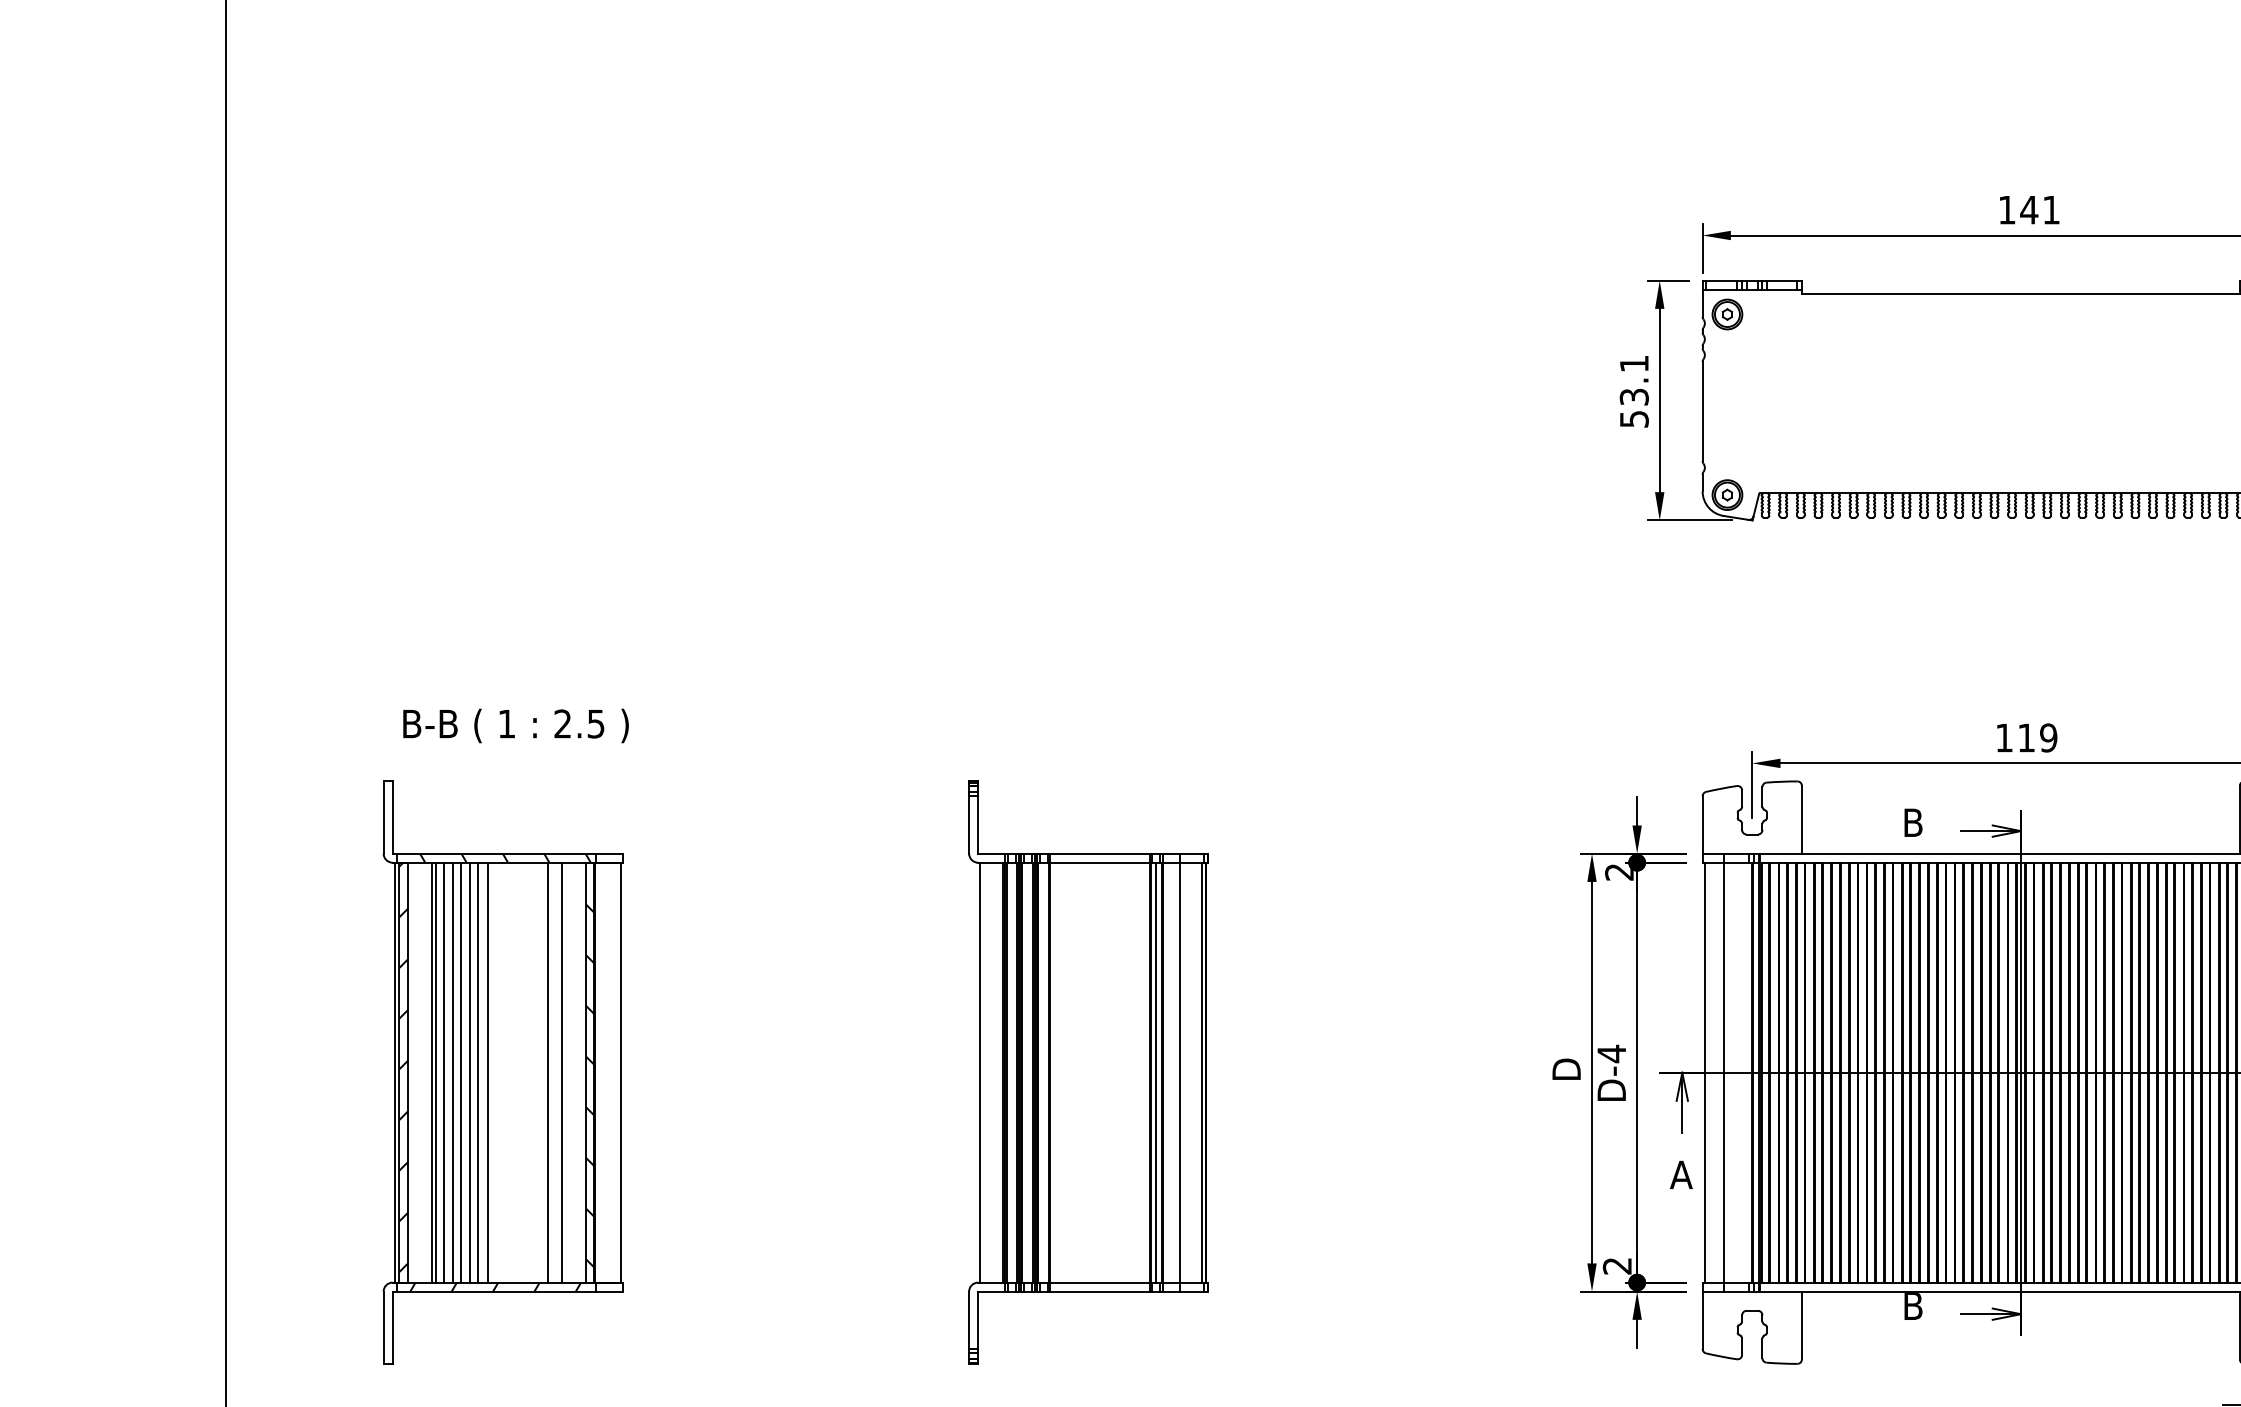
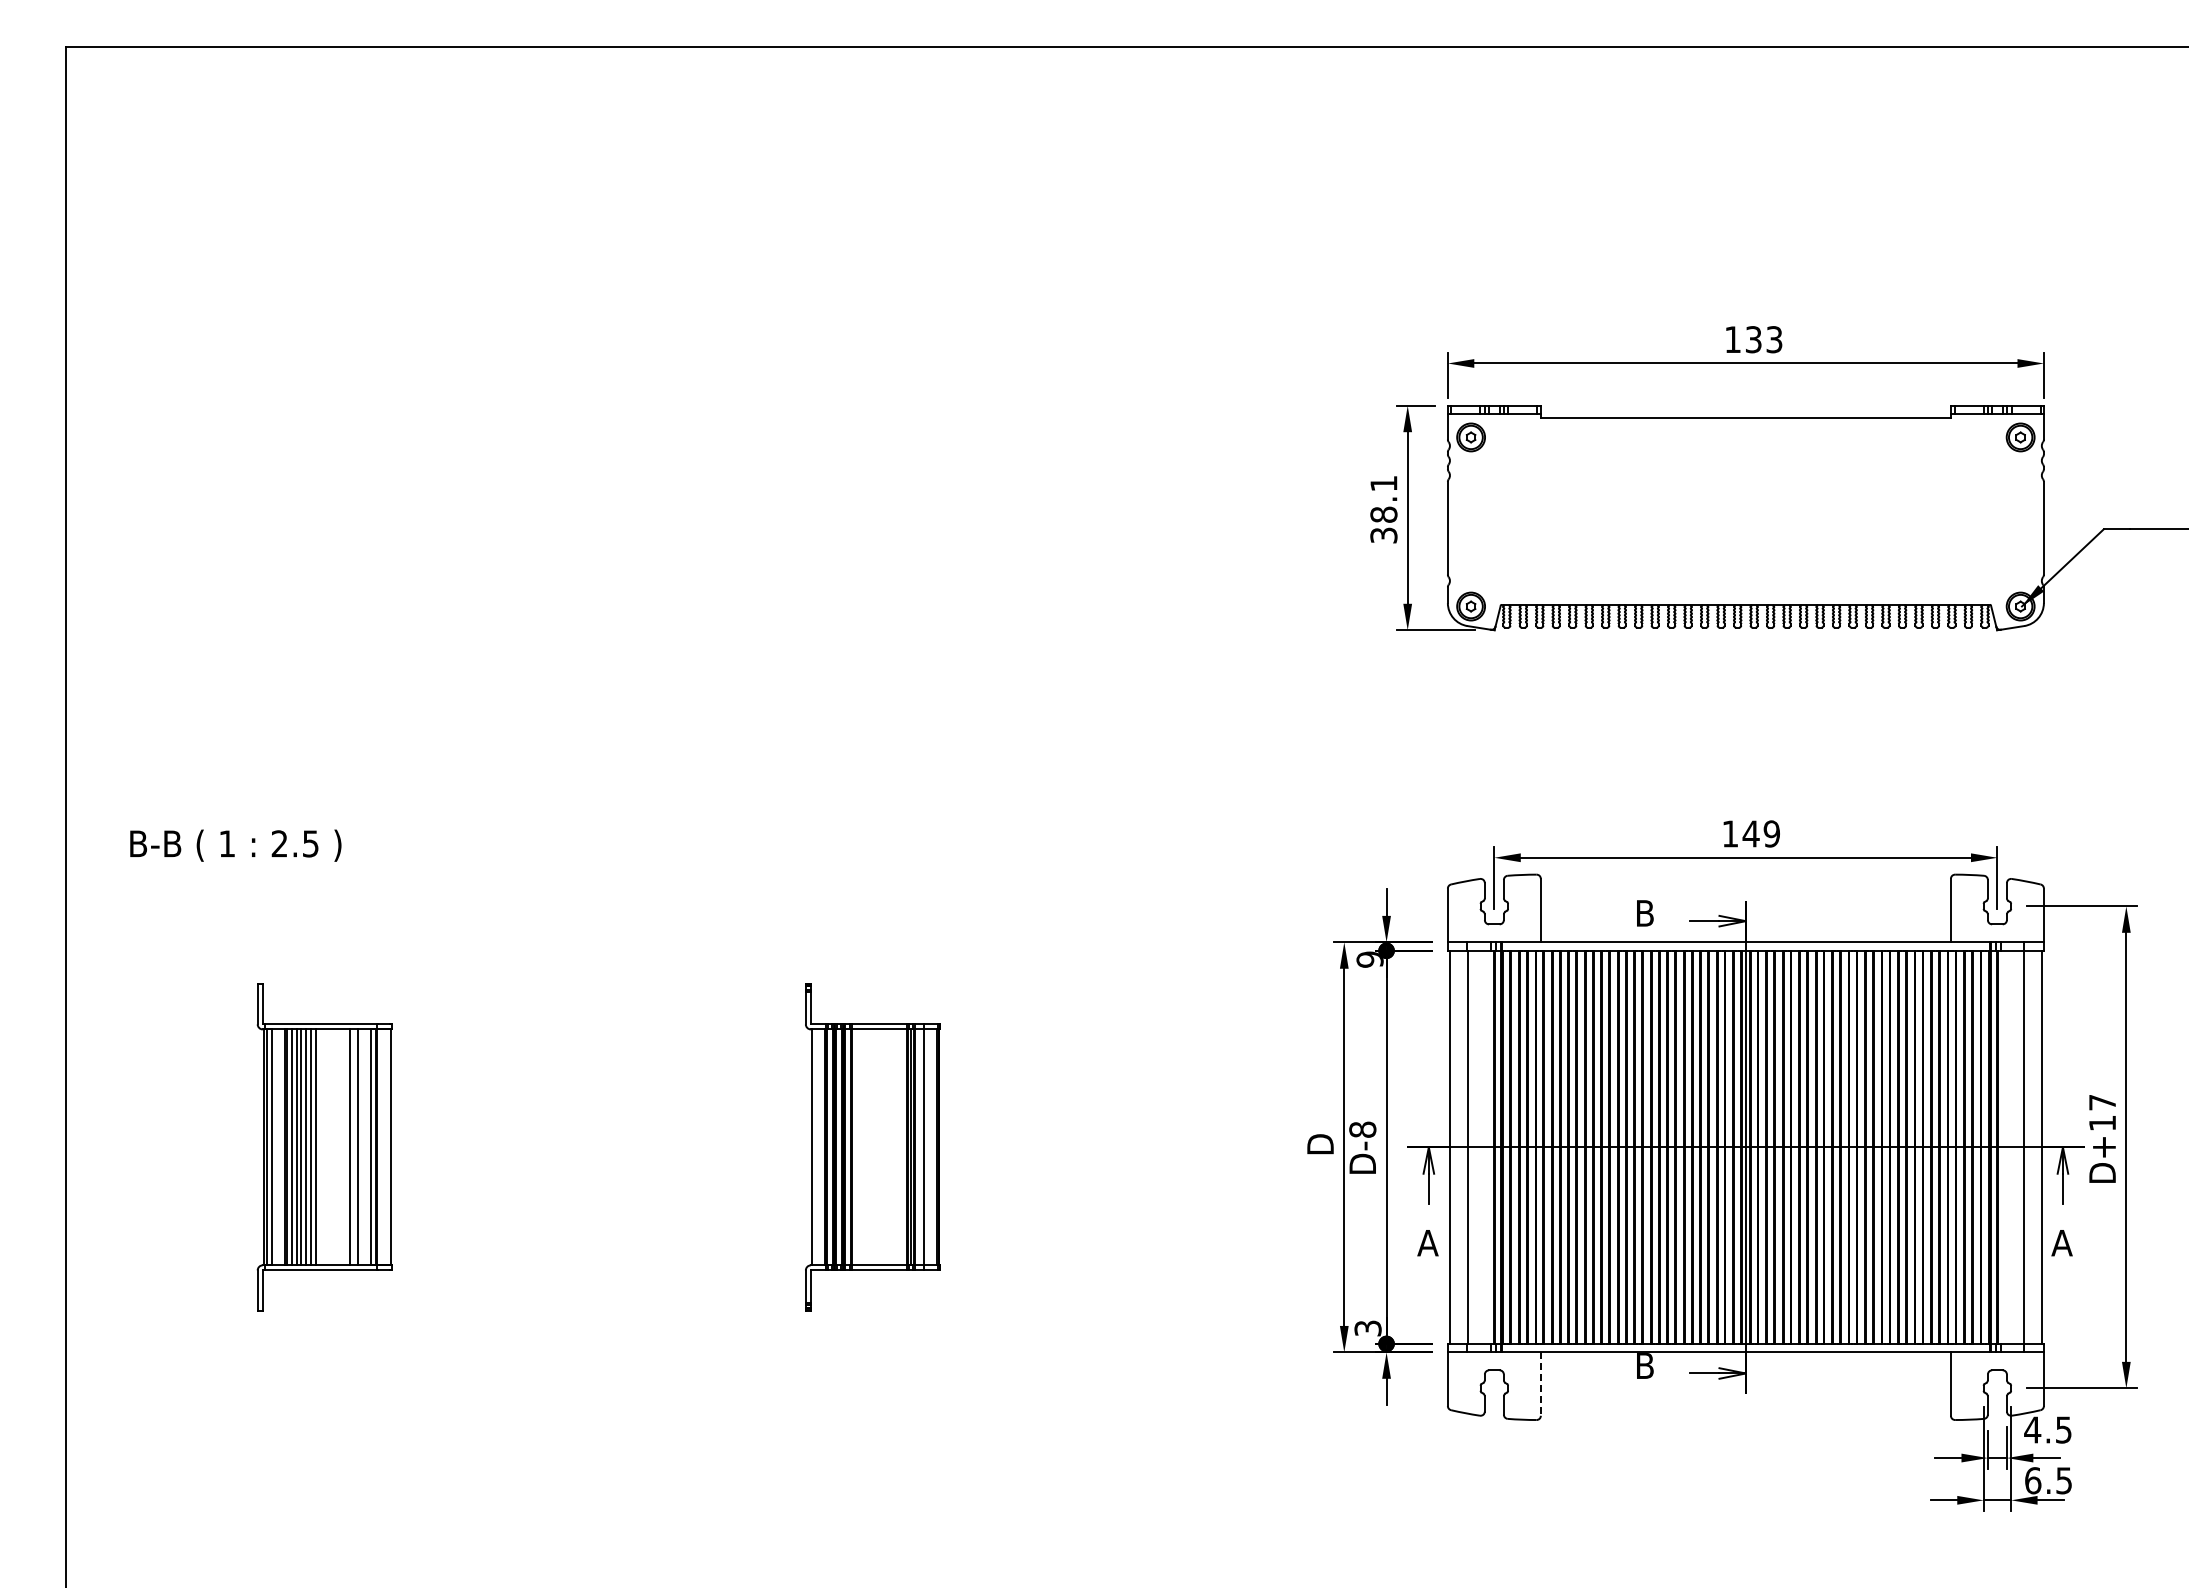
text: (2039, 209) -> (1763, 339), 141 -> 133
text: (1633, 407) -> (1383, 524), 53.1 -> 38.1
text: (515, 725) -> (235, 845), moved
text: (2025, 737) -> (1750, 833), 119 -> 149
text: (1618, 872) -> (1369, 959), 2 -> 9
text: (1611, 1053) -> (1362, 1129), D-4 -> D-8
part: (502, 1072) -> (324, 1147), size x0.6
part: (1088, 1072) -> (872, 1147), size x0.6
text: (1616, 1266) -> (1367, 1328), 2 -> 3
line: (1801, 1325) -> (1540, 1384), solid -> dashed

